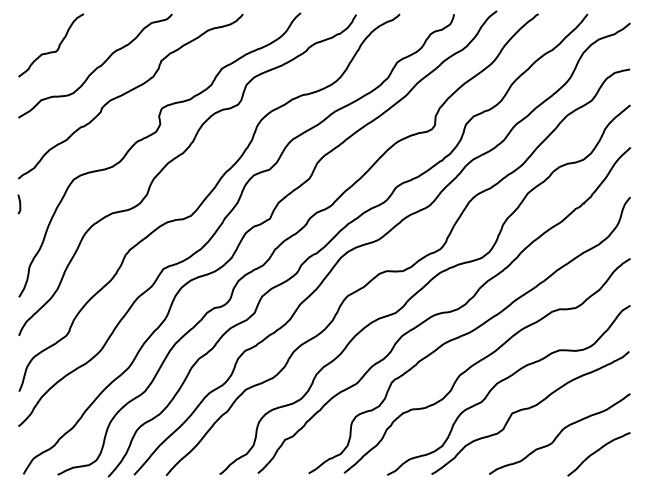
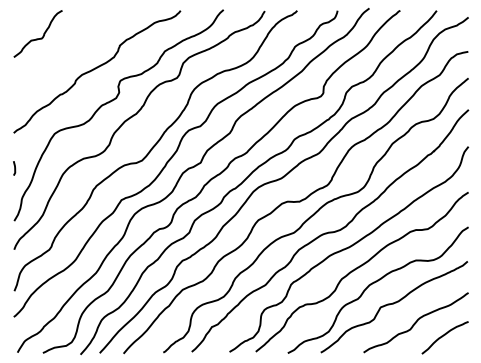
curve: (97, 66) -> (72, 49), removed
curve: (19, 204) -> (14, 168), moved

